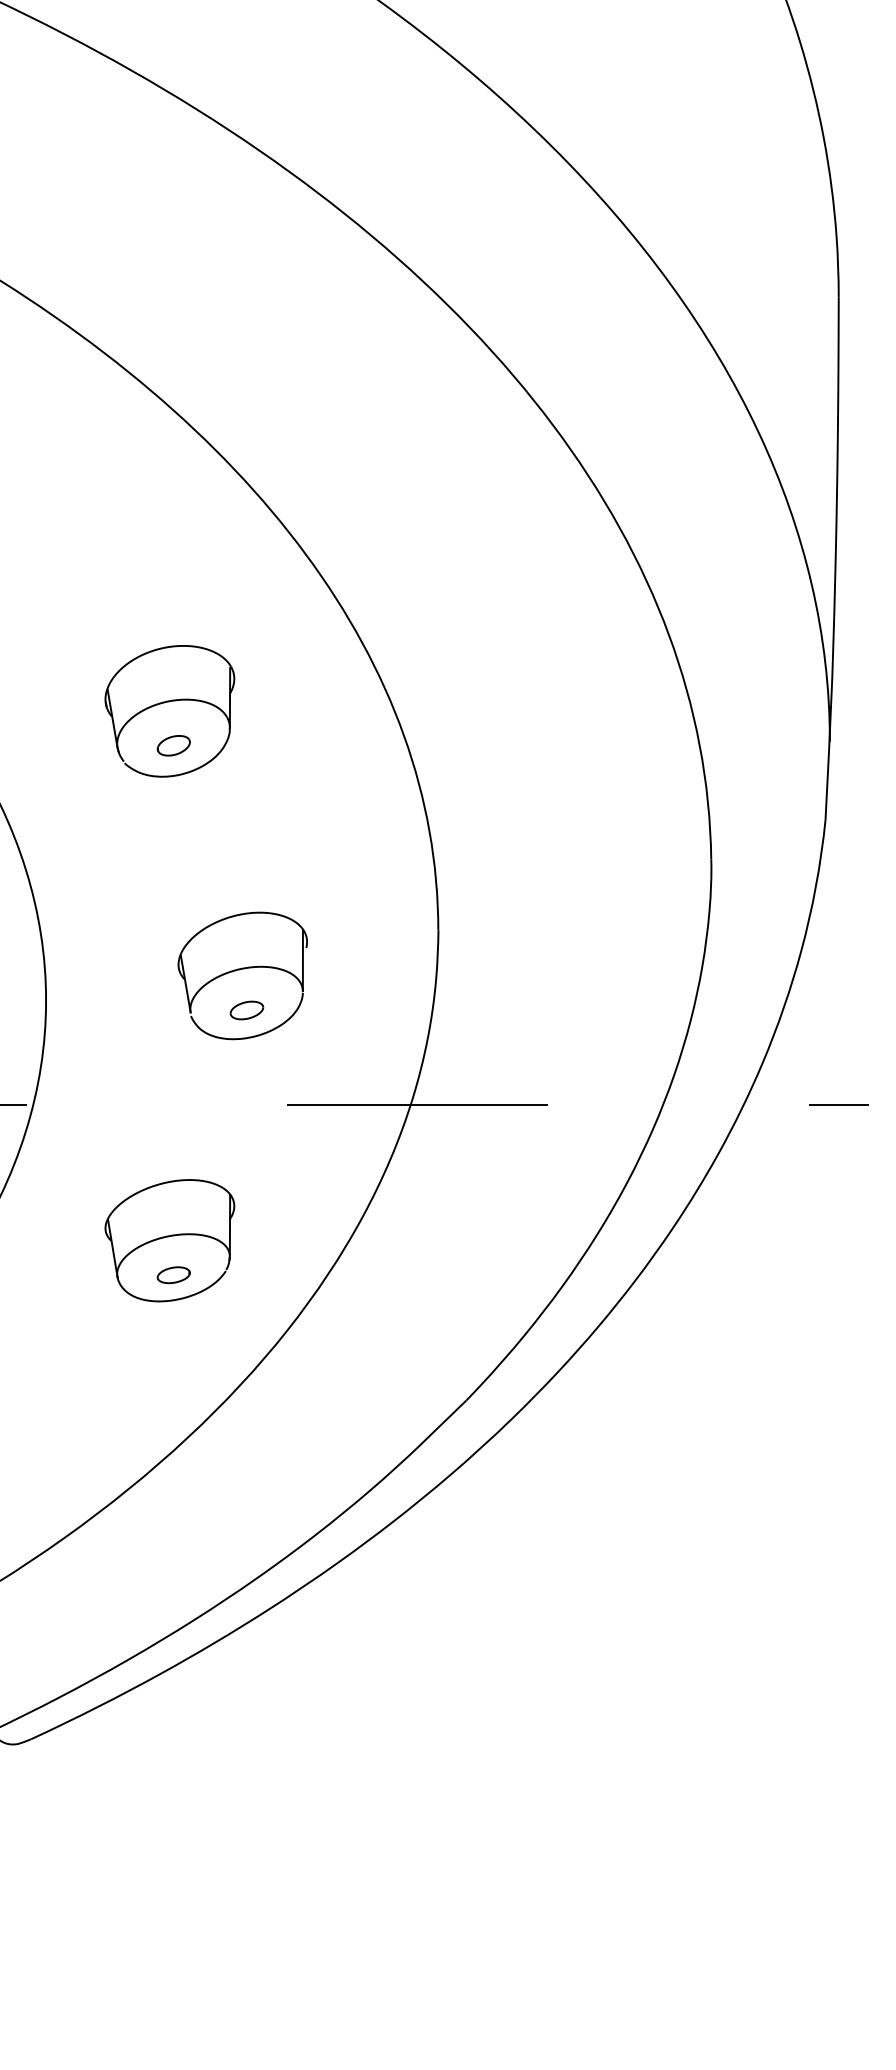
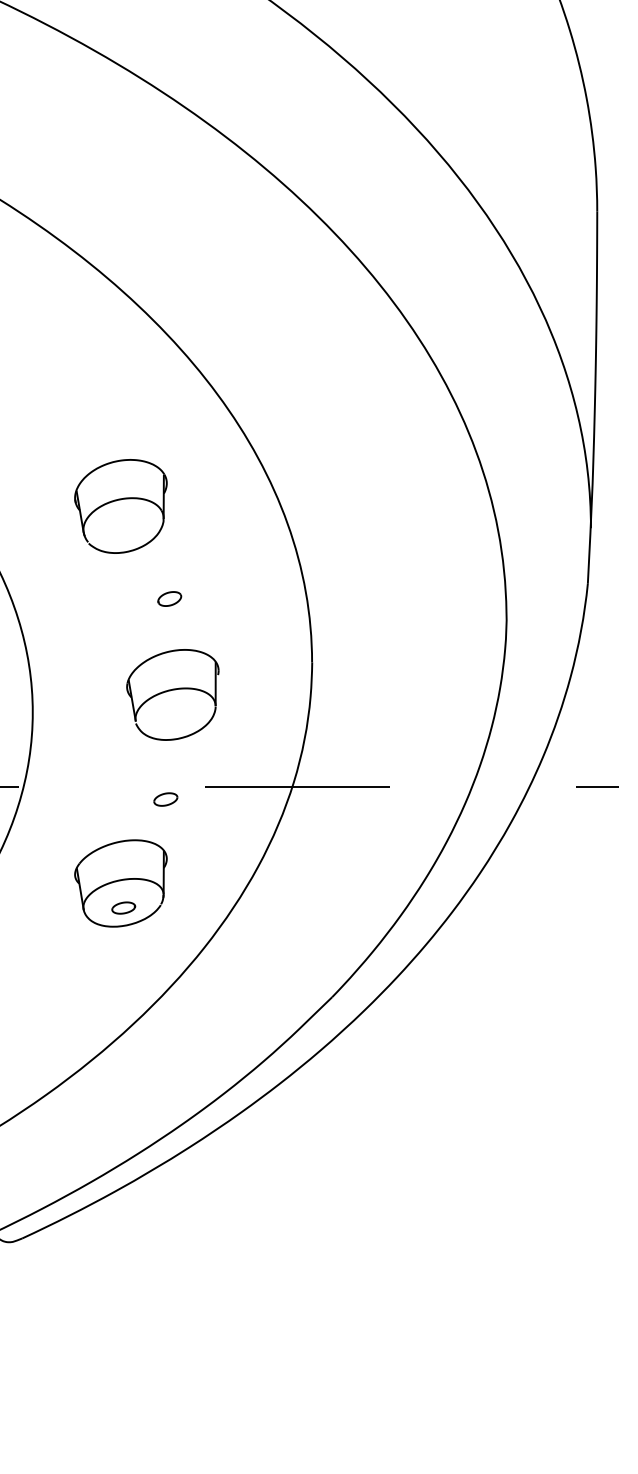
part: (173, 745) -> (169, 598), moved
part: (246, 1010) -> (165, 799), moved

